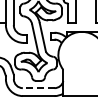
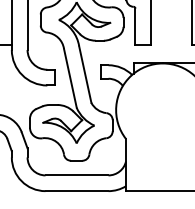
line: (38, 88) -> (76, 176), dashed -> solid

